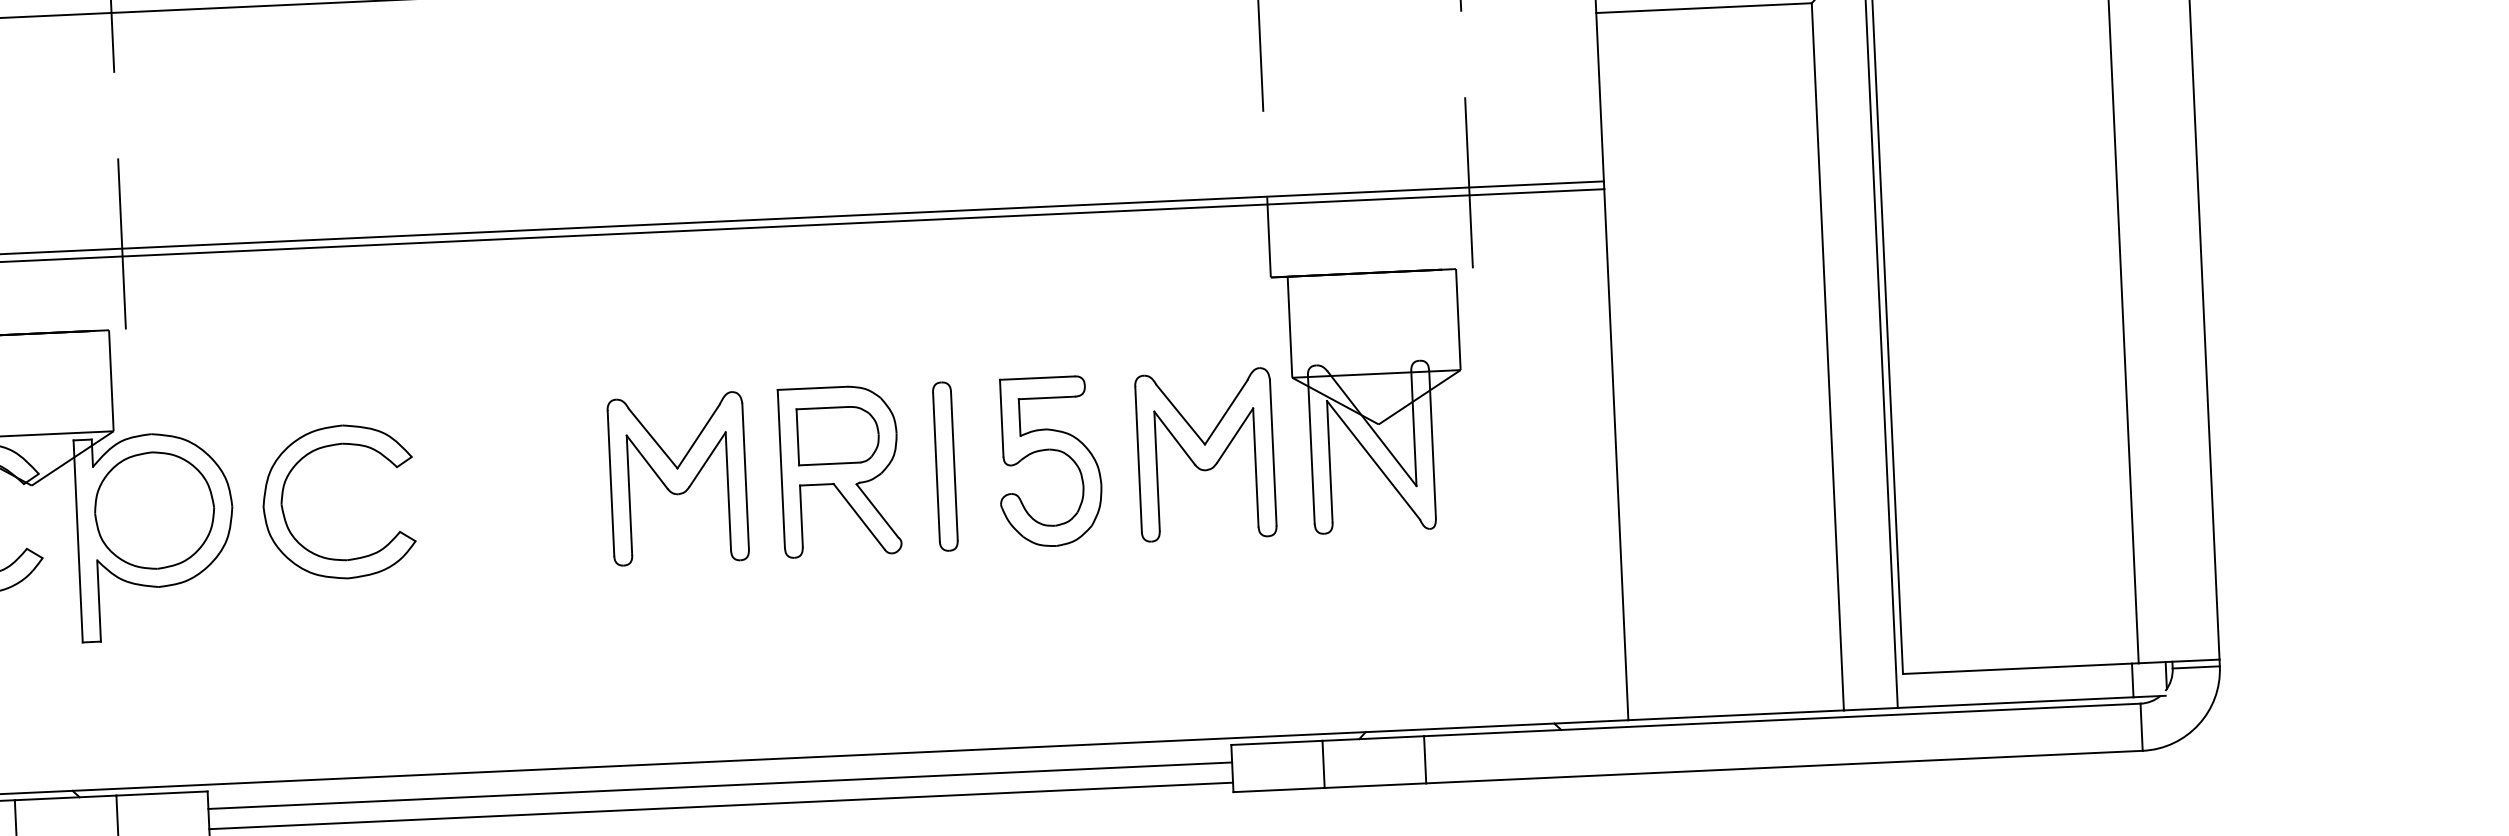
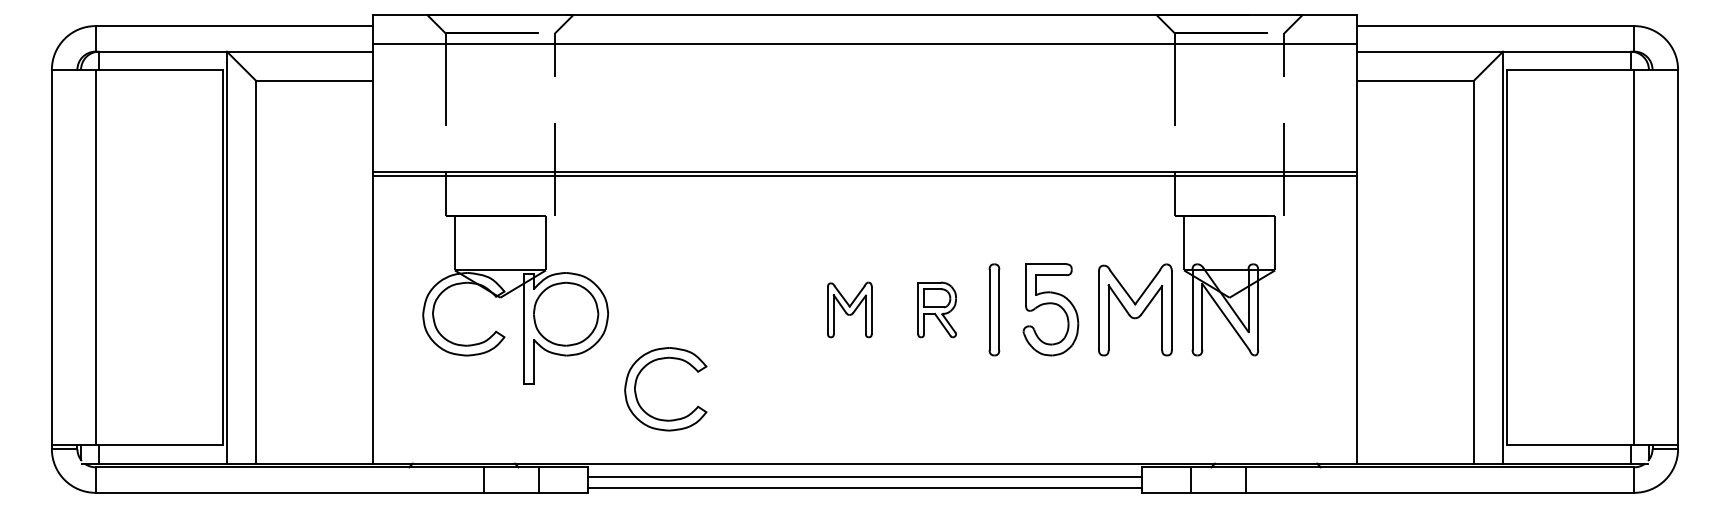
part: (838, 470) -> (936, 309), size x0.6
part: (677, 478) -> (849, 309), size x0.6
part: (287, 517) -> (637, 396), moved

